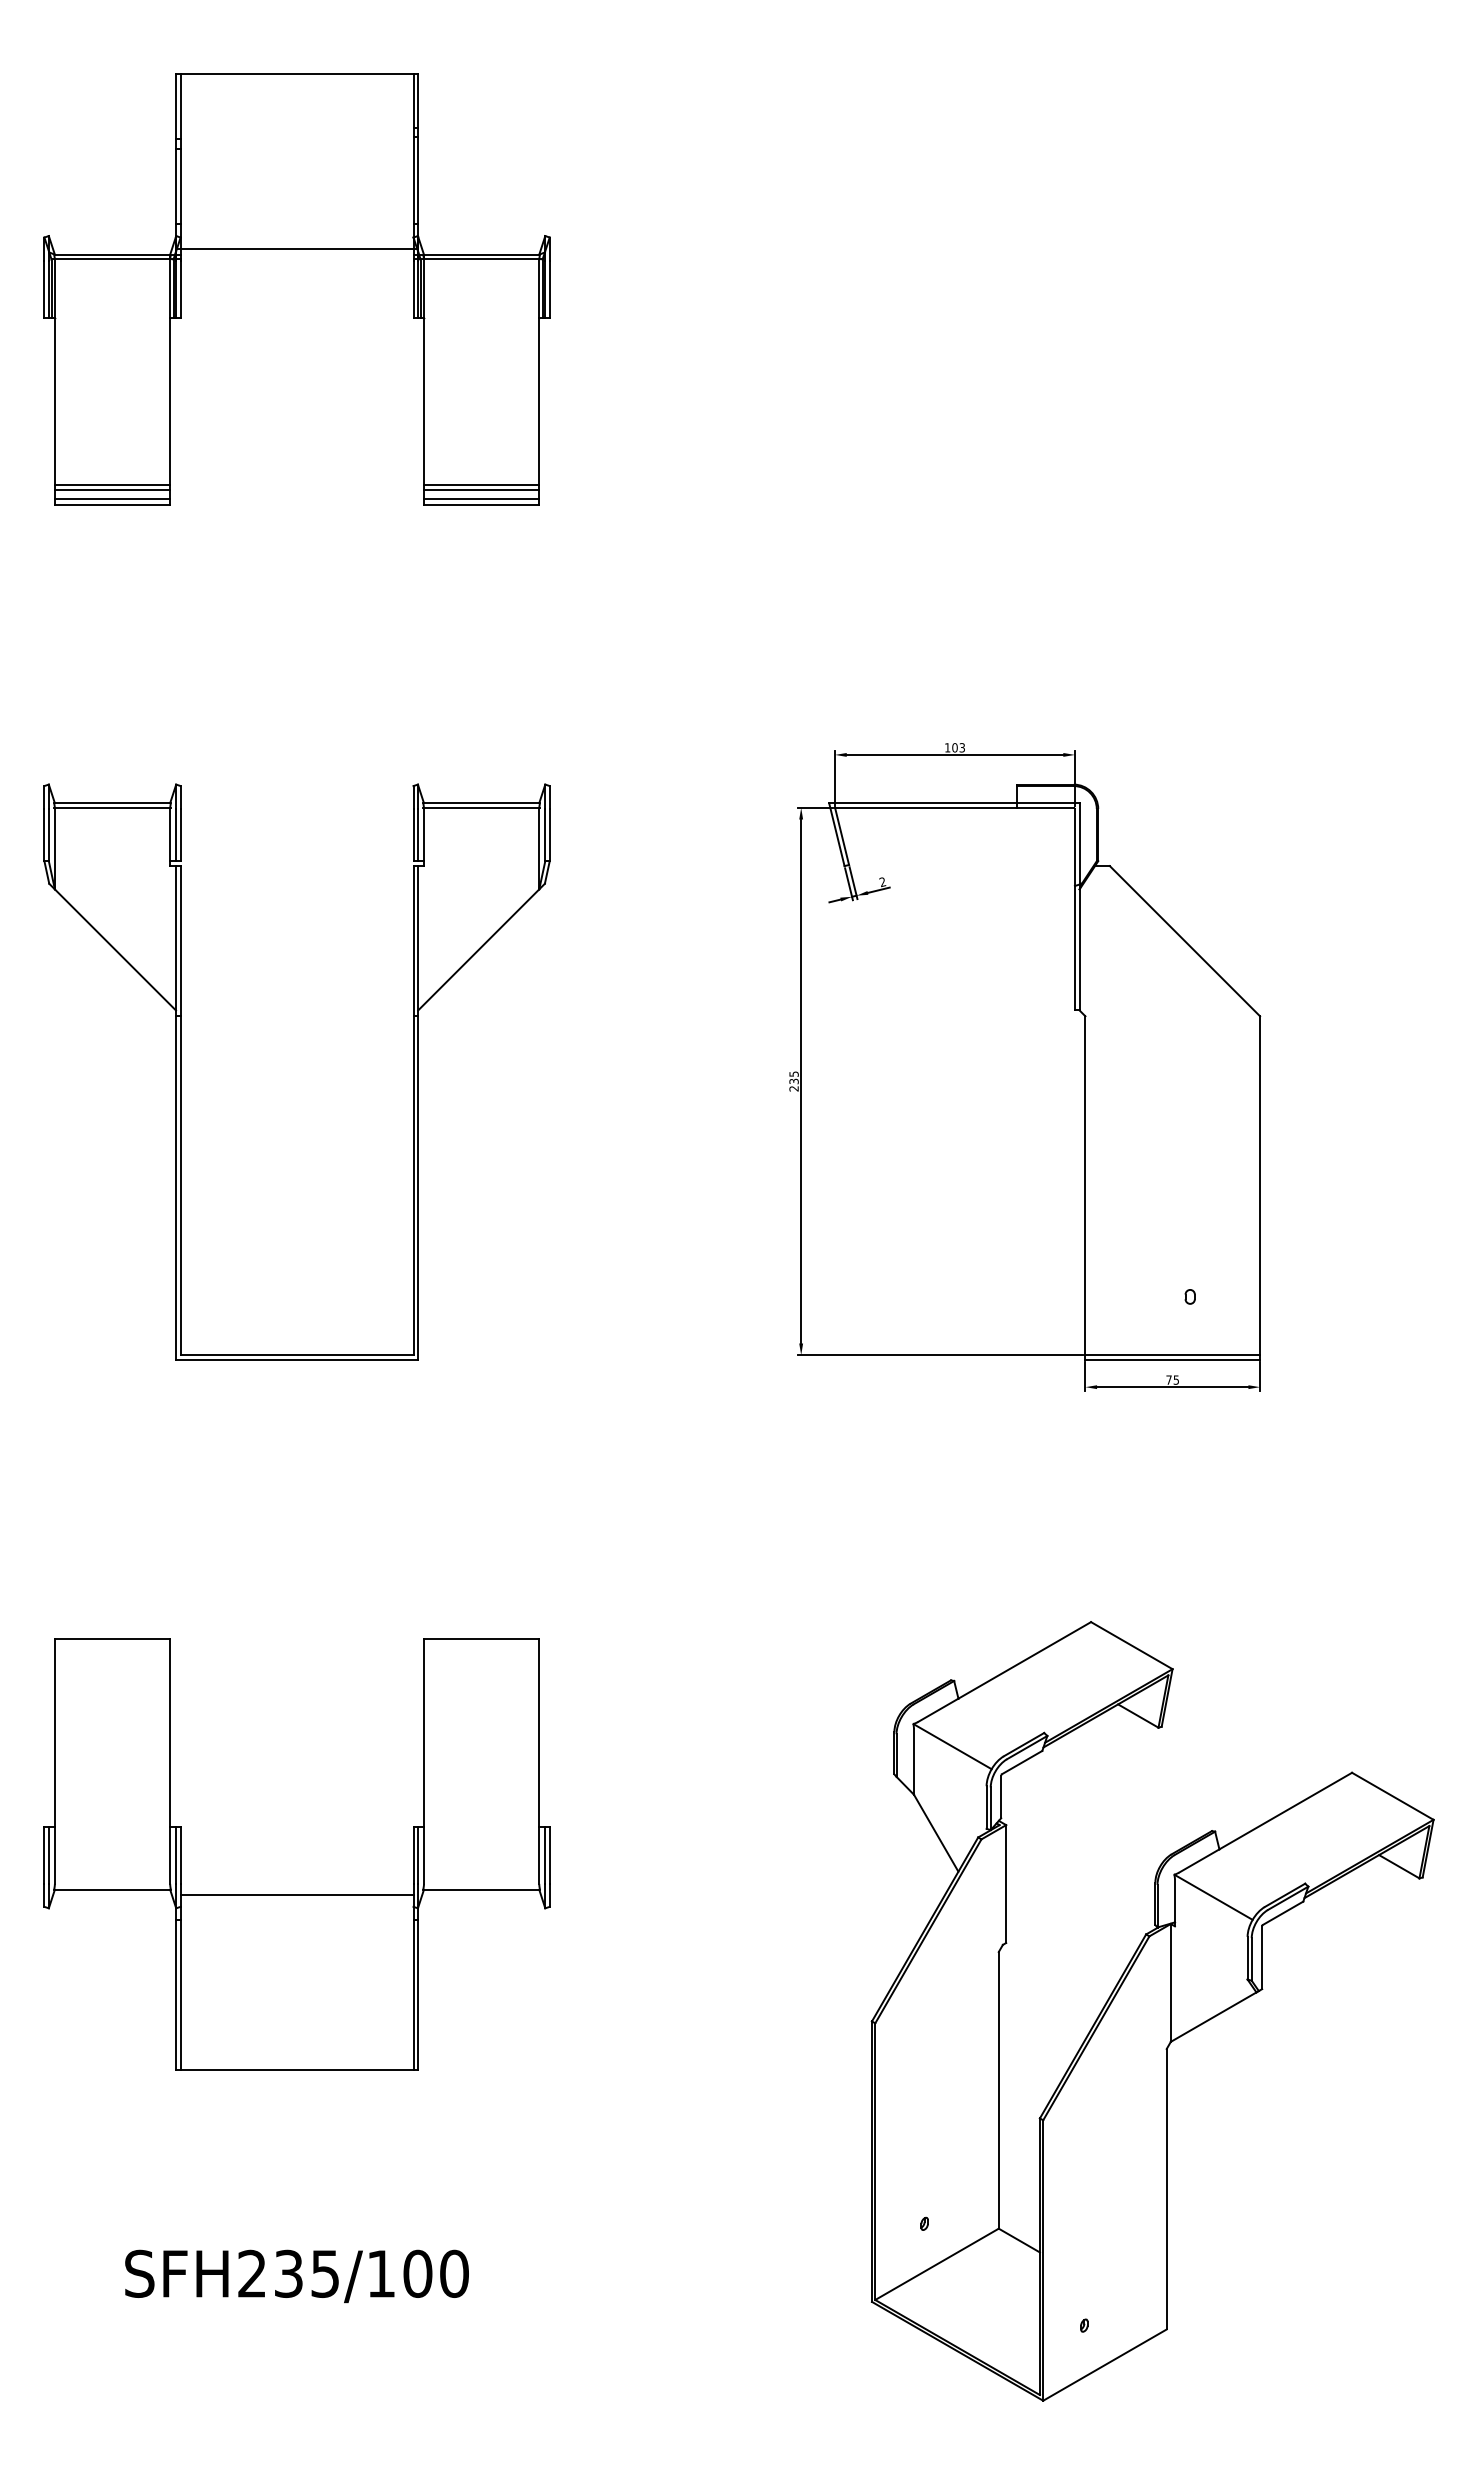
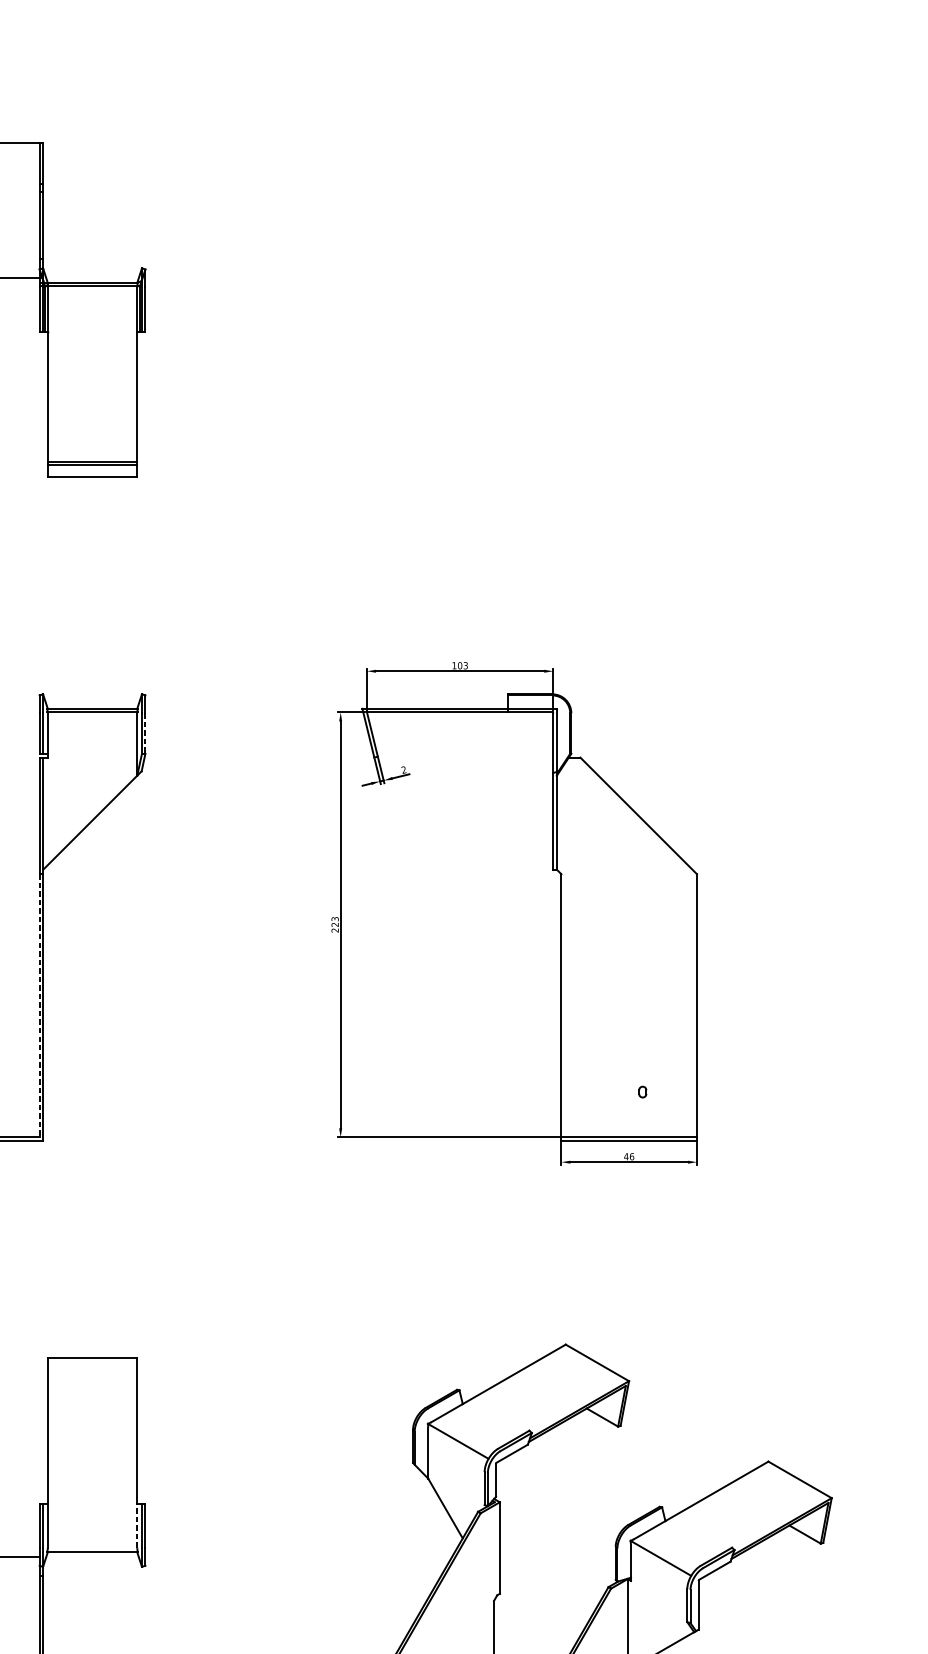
line: (481, 499) -> (92, 472), removed
line: (549, 835) -> (145, 733), solid -> dashed
text: (793, 1077) -> (334, 921), 235 -> 223
line: (413, 1186) -> (39, 1006), solid -> dashed
text: (1172, 1379) -> (629, 1156), 75 -> 46
line: (539, 1855) -> (137, 1525), solid -> dashed

